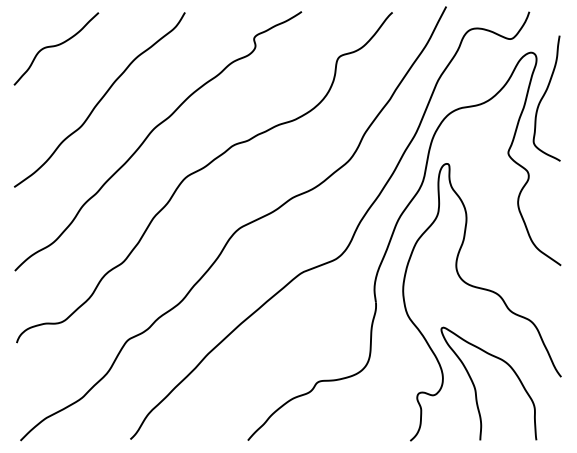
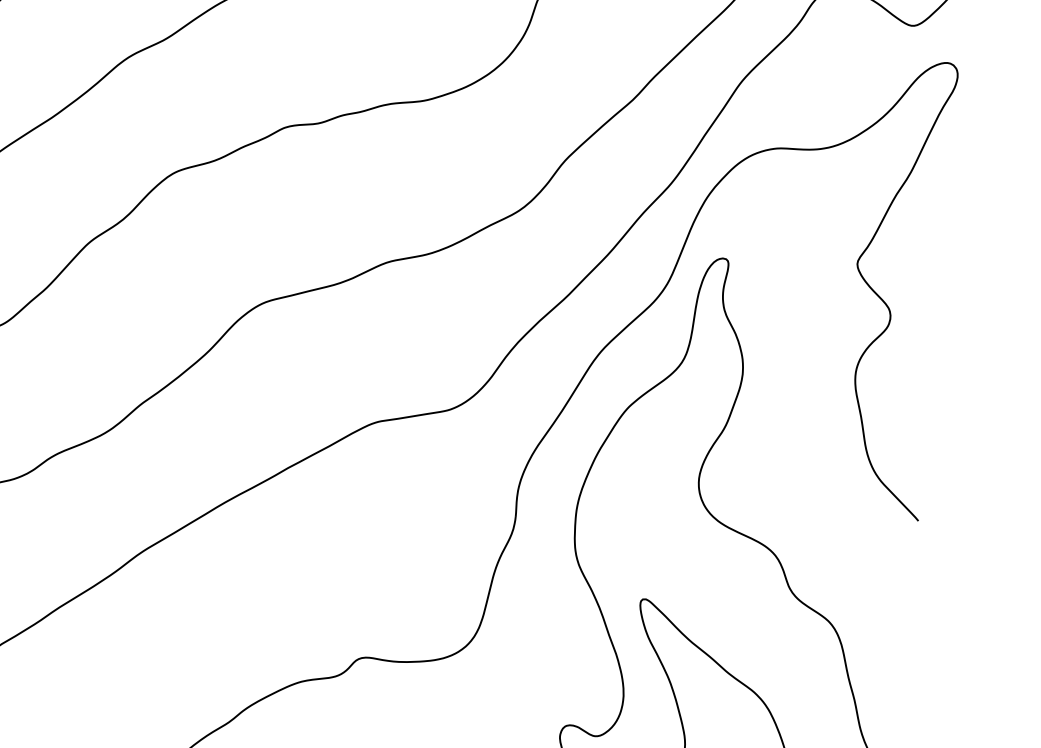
curve: (544, 96) -> (957, 160), removed

